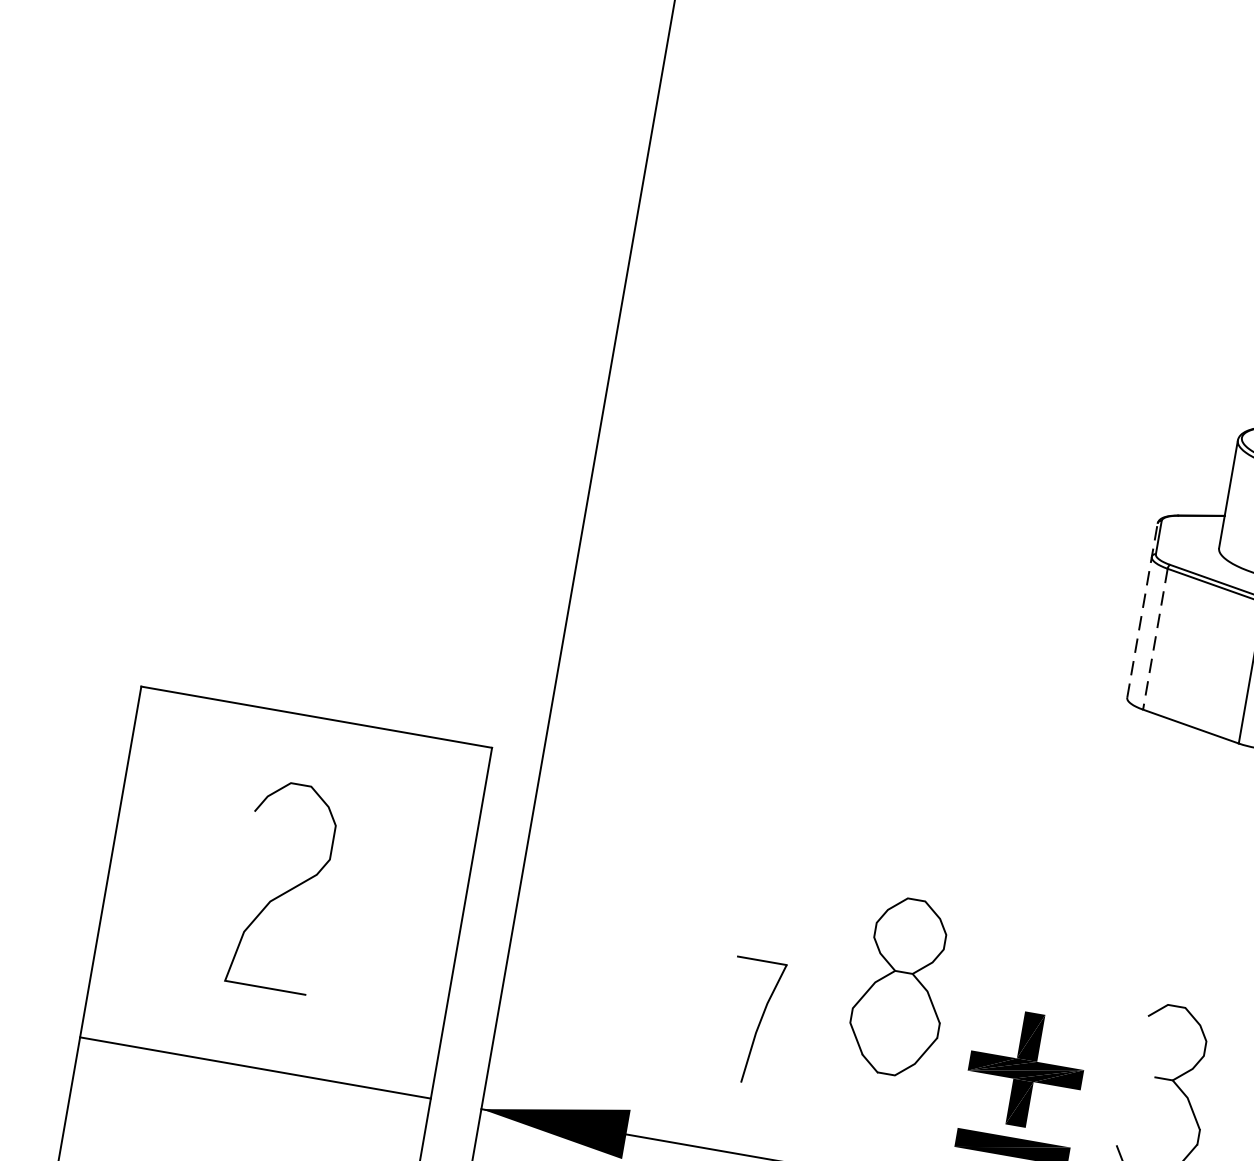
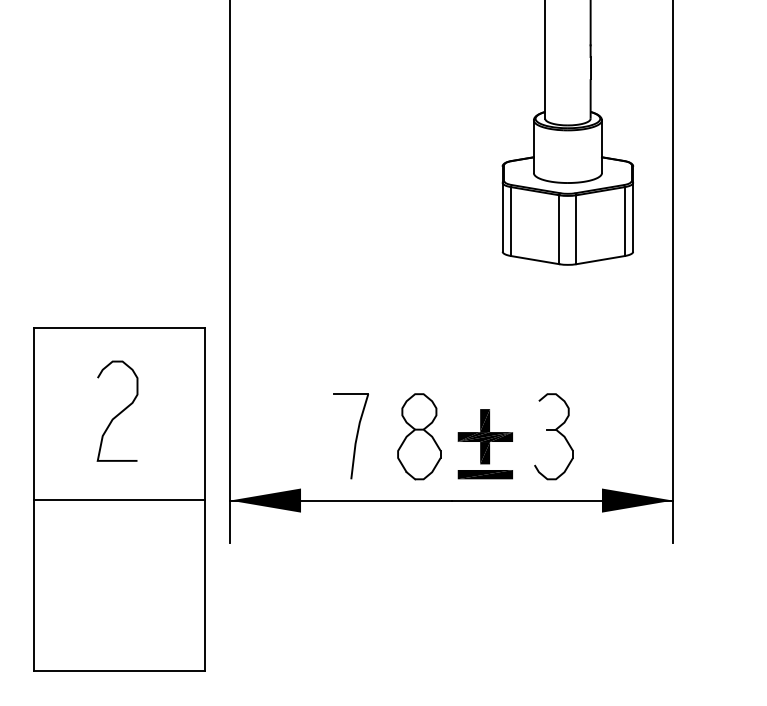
line: (1141, 611) -> (502, 209), dashed -> solid
line: (1155, 641) -> (511, 222), dashed -> solid
part: (901, 986) -> (419, 436), moved
part: (750, 1021) -> (350, 436), size x1.43

